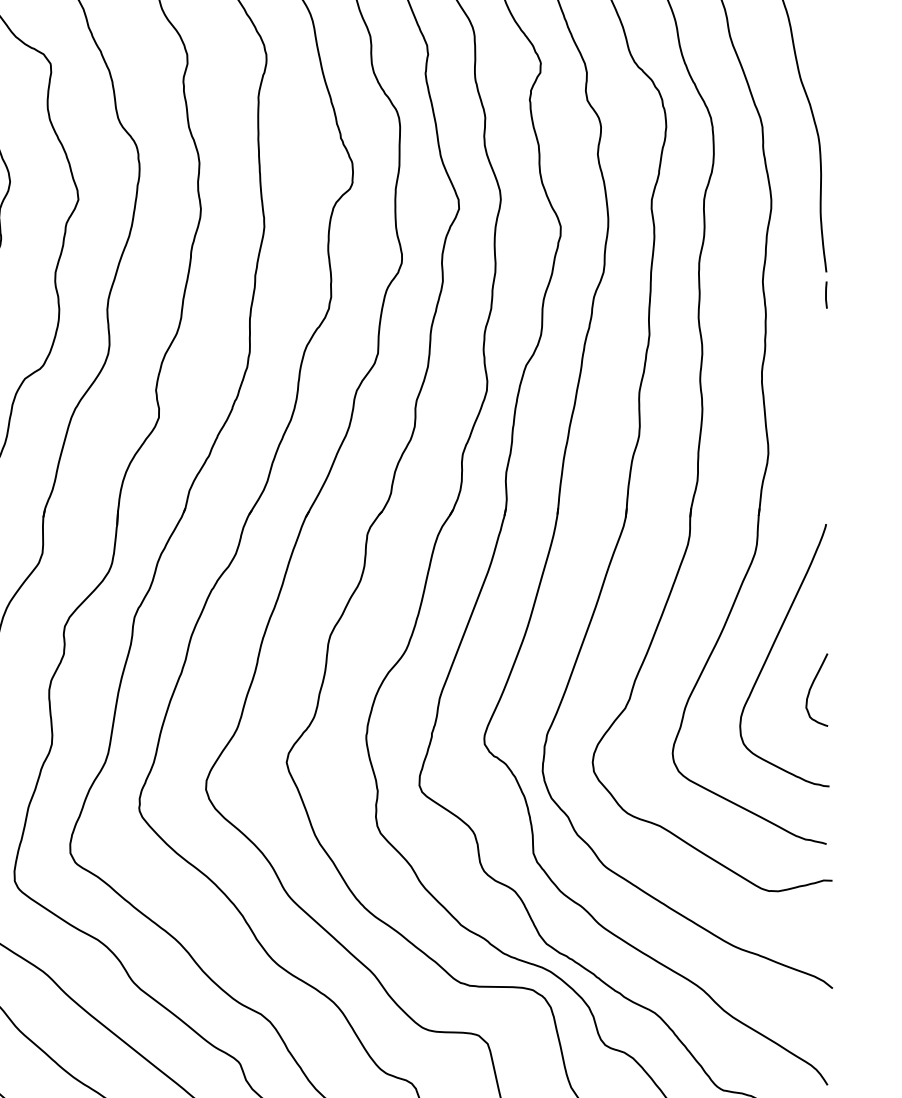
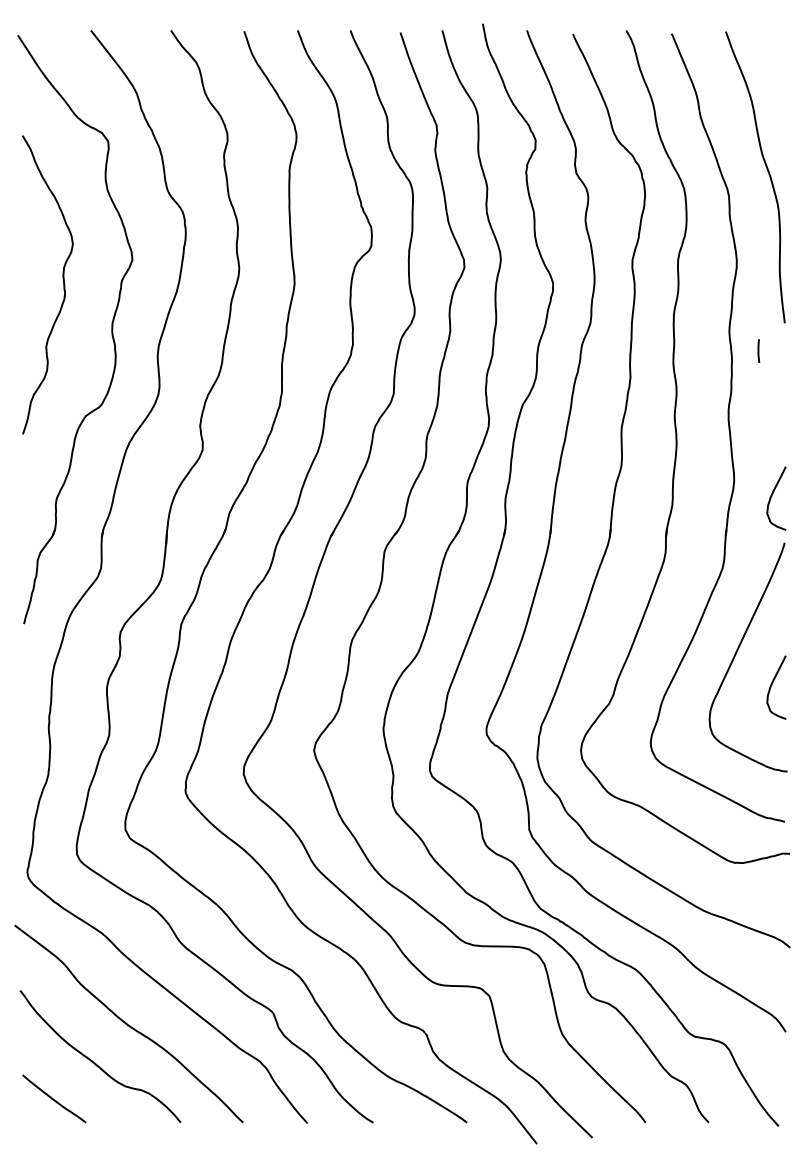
line: (826, 294) -> (758, 350), moved
curve: (812, 471) -> (772, 496), added

